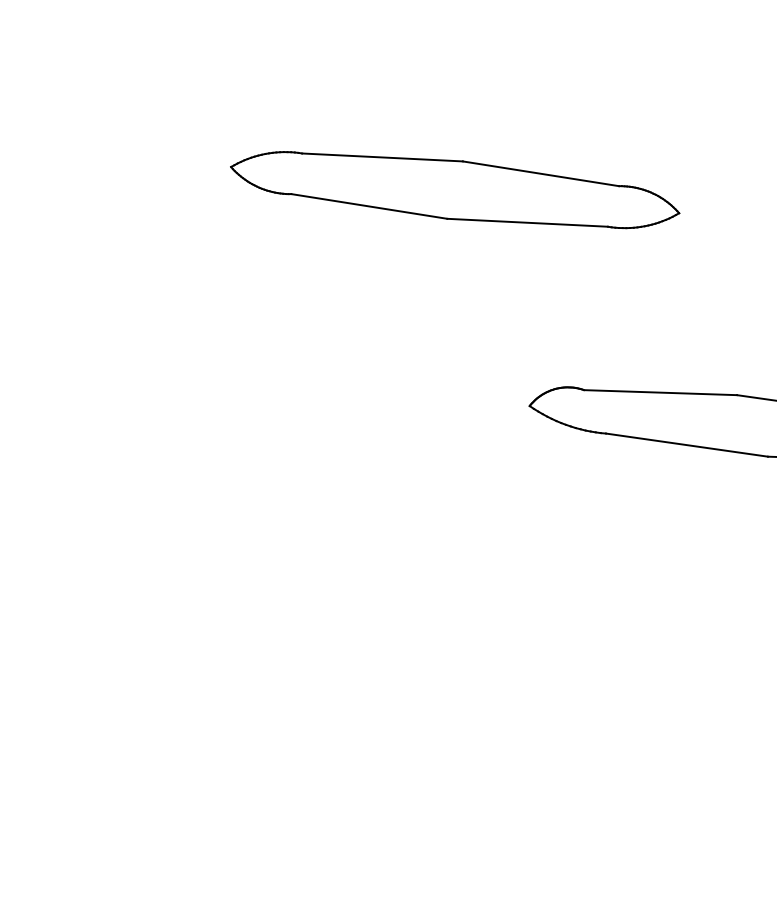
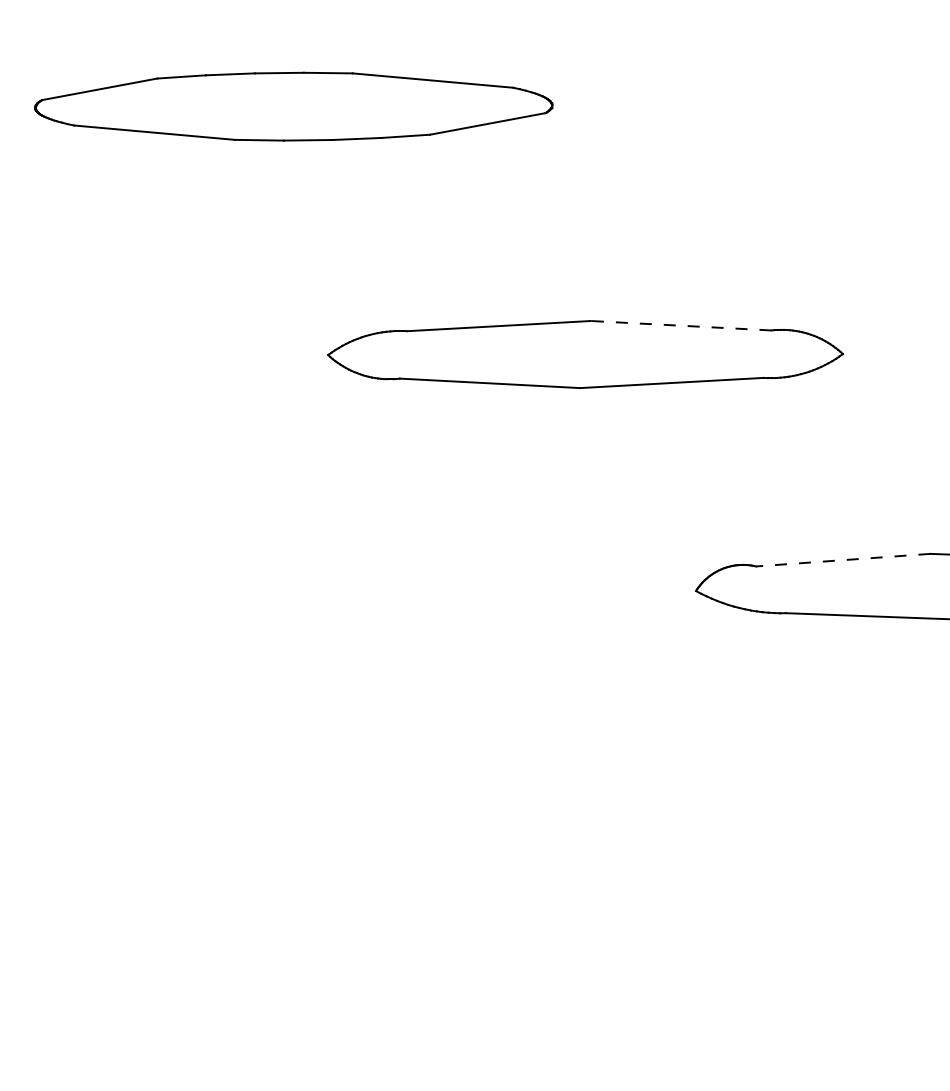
line: (540, 173) -> (680, 325), solid -> dashed
line: (659, 392) -> (842, 560), solid -> dashed

